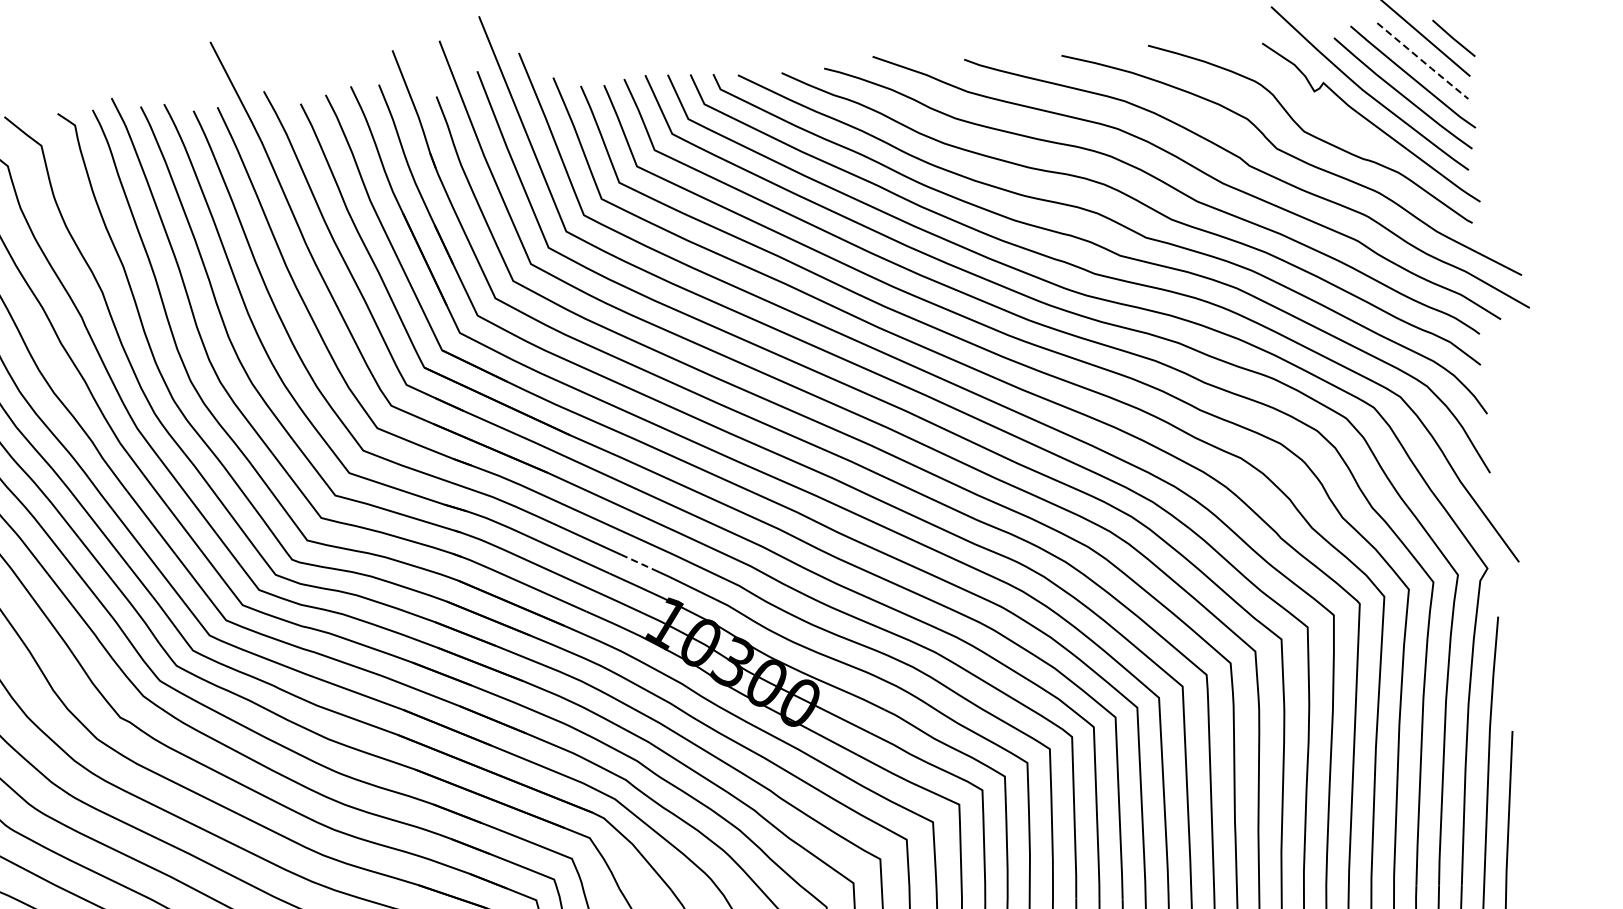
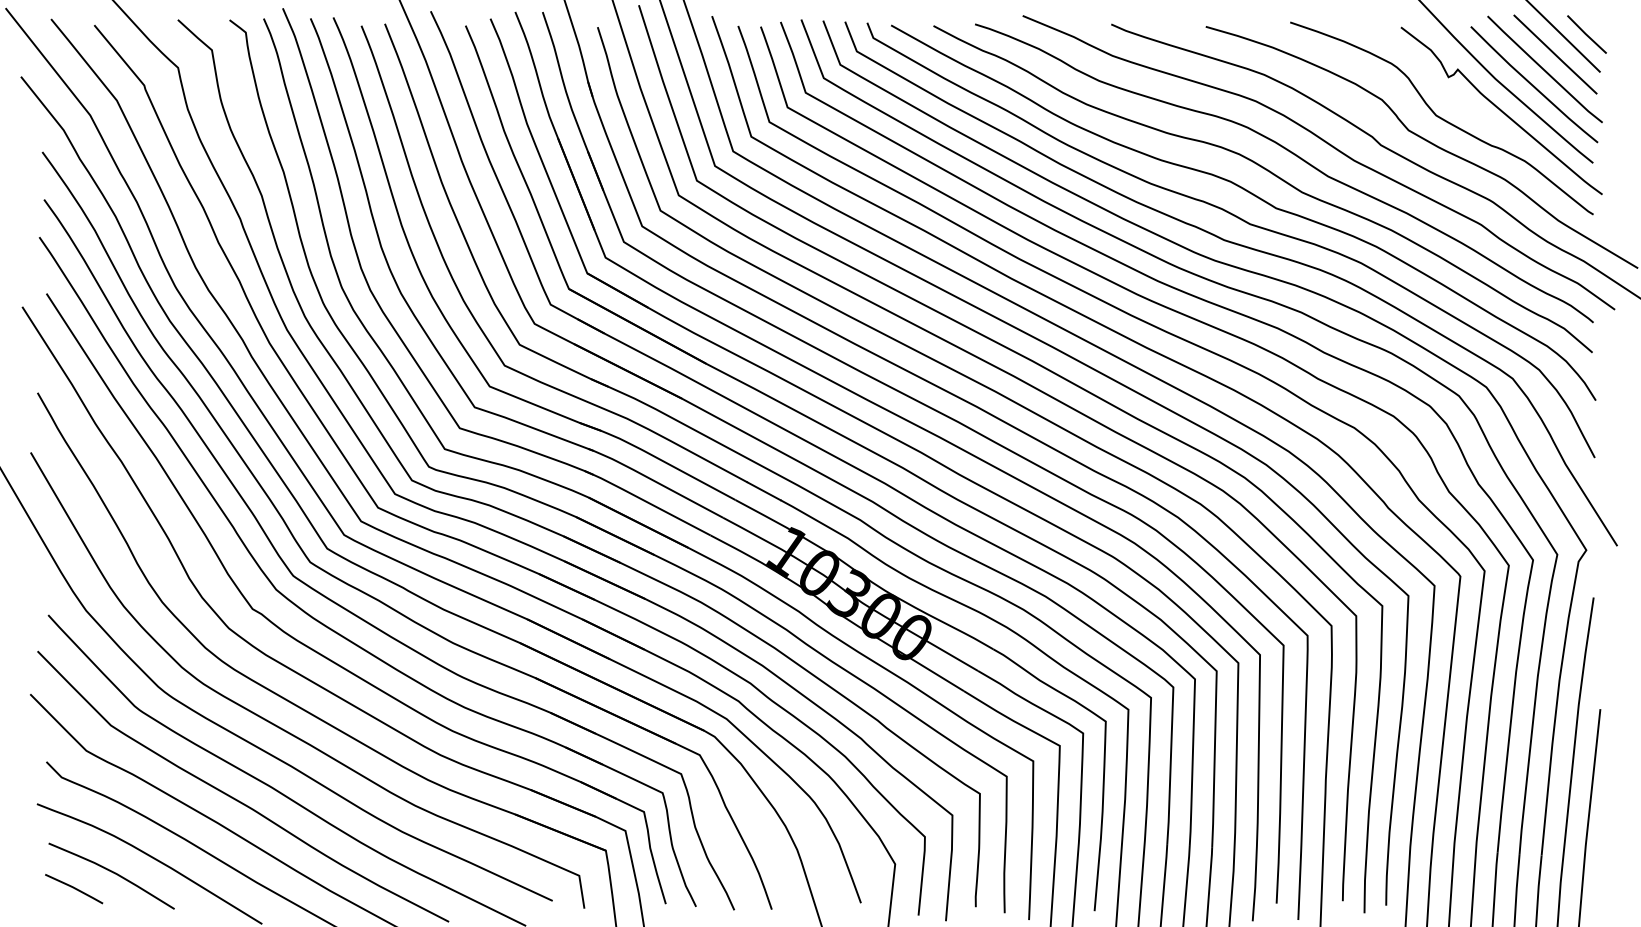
line: (1423, 61) -> (1556, 55), dashed -> solid
line: (638, 562) -> (764, 491), dashed -> solid

